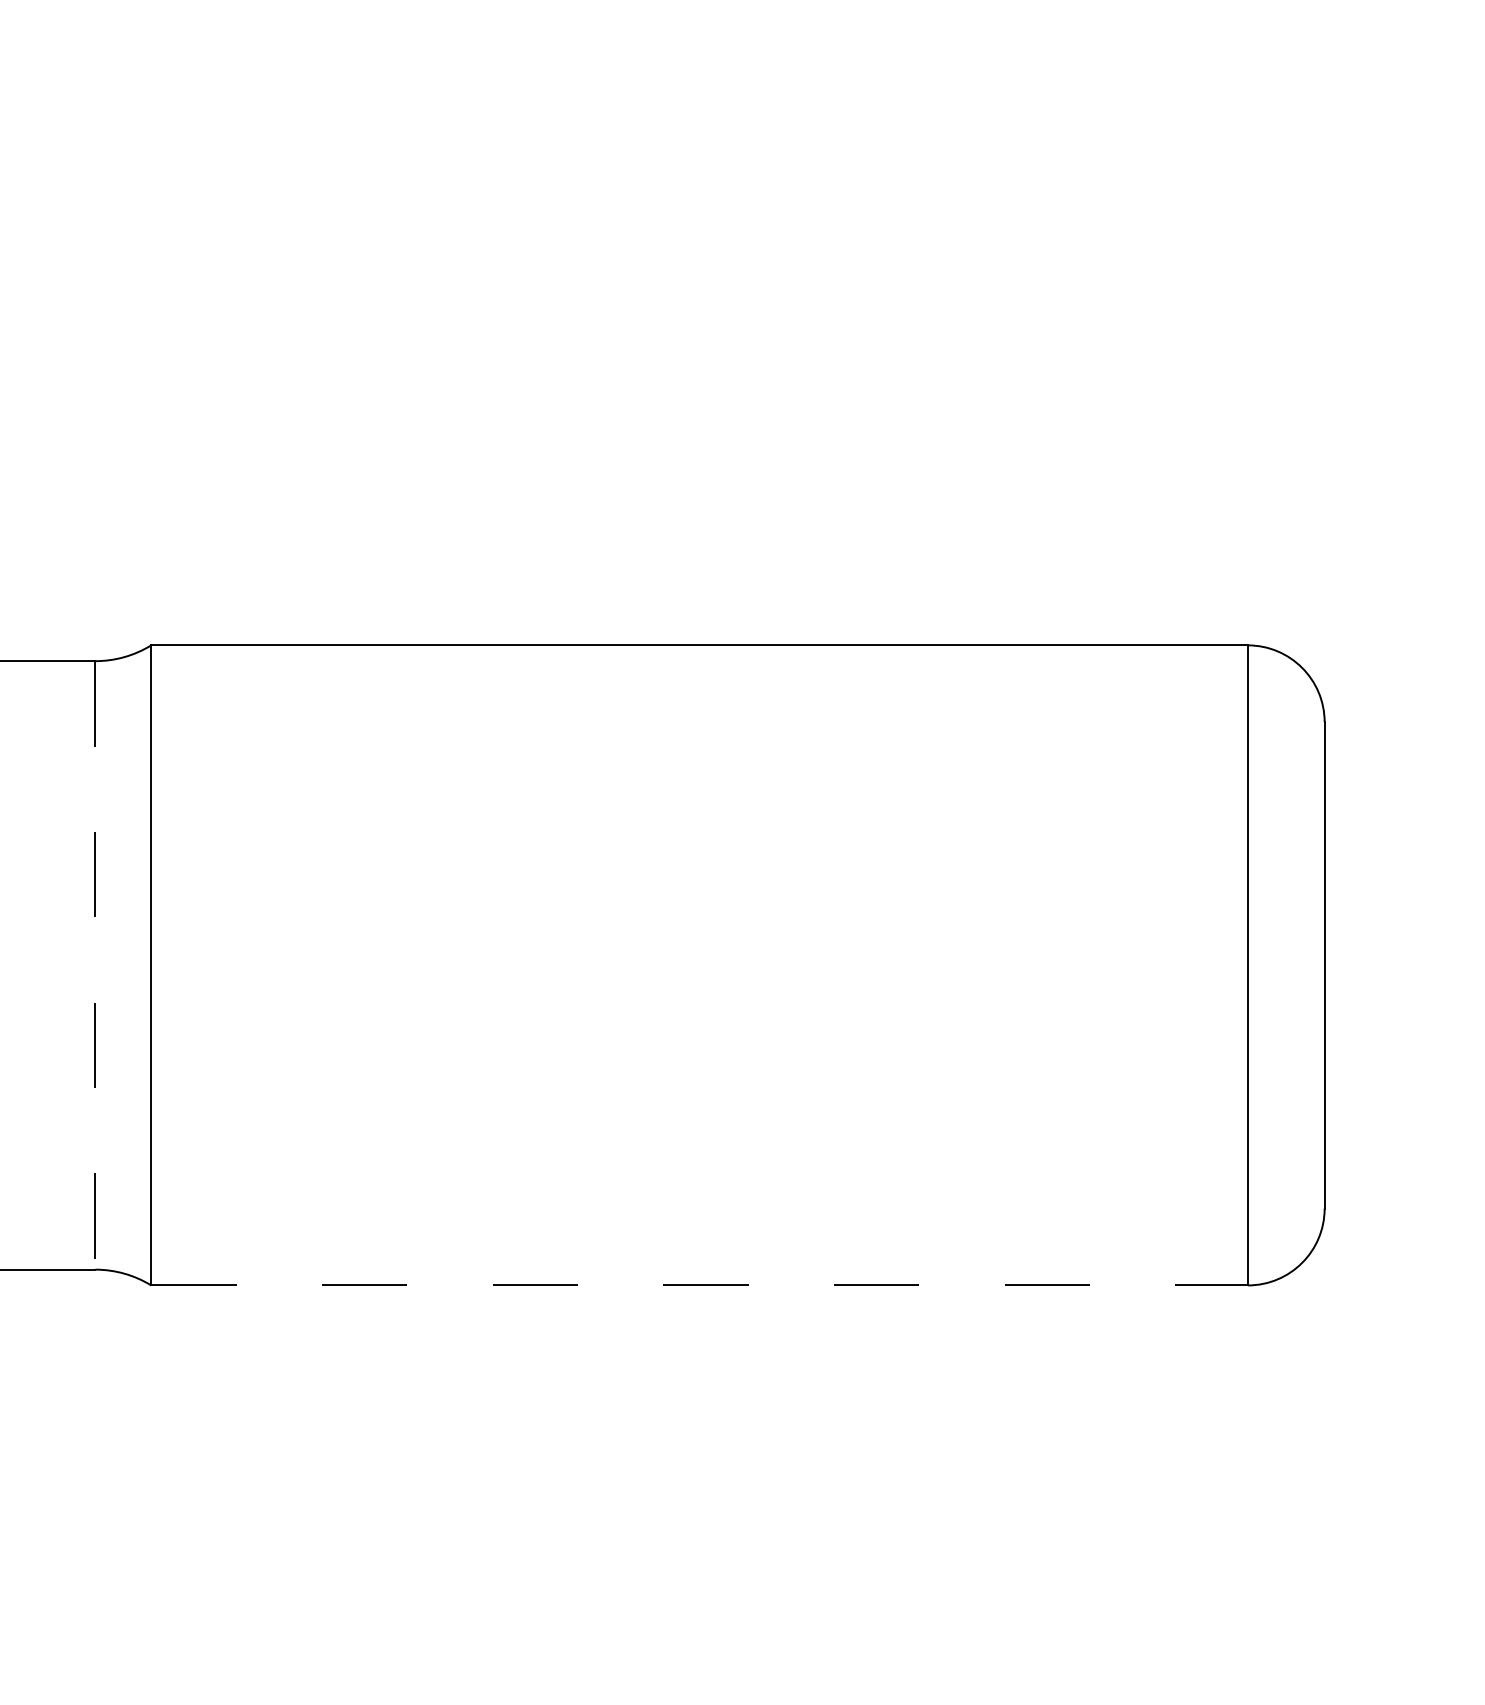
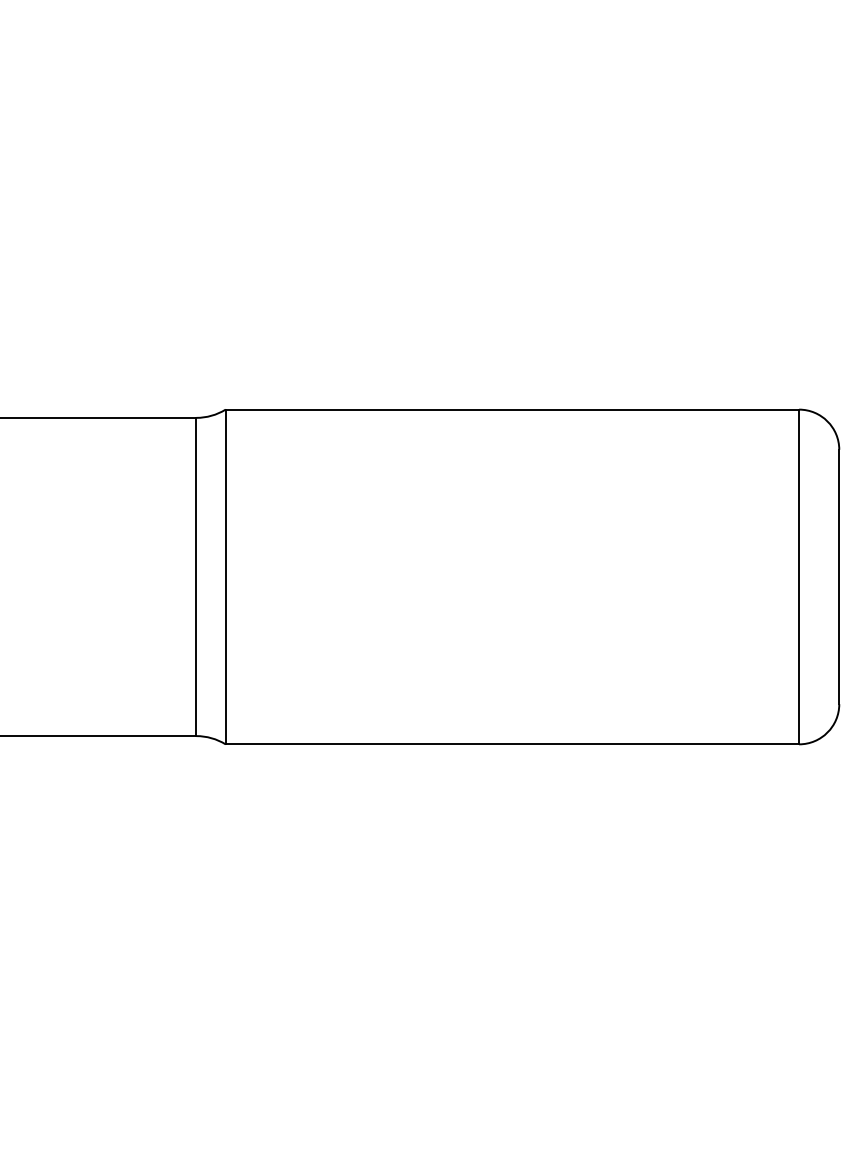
line: (95, 966) -> (196, 577), dashed -> solid
line: (699, 1285) -> (512, 744), dashed -> solid

